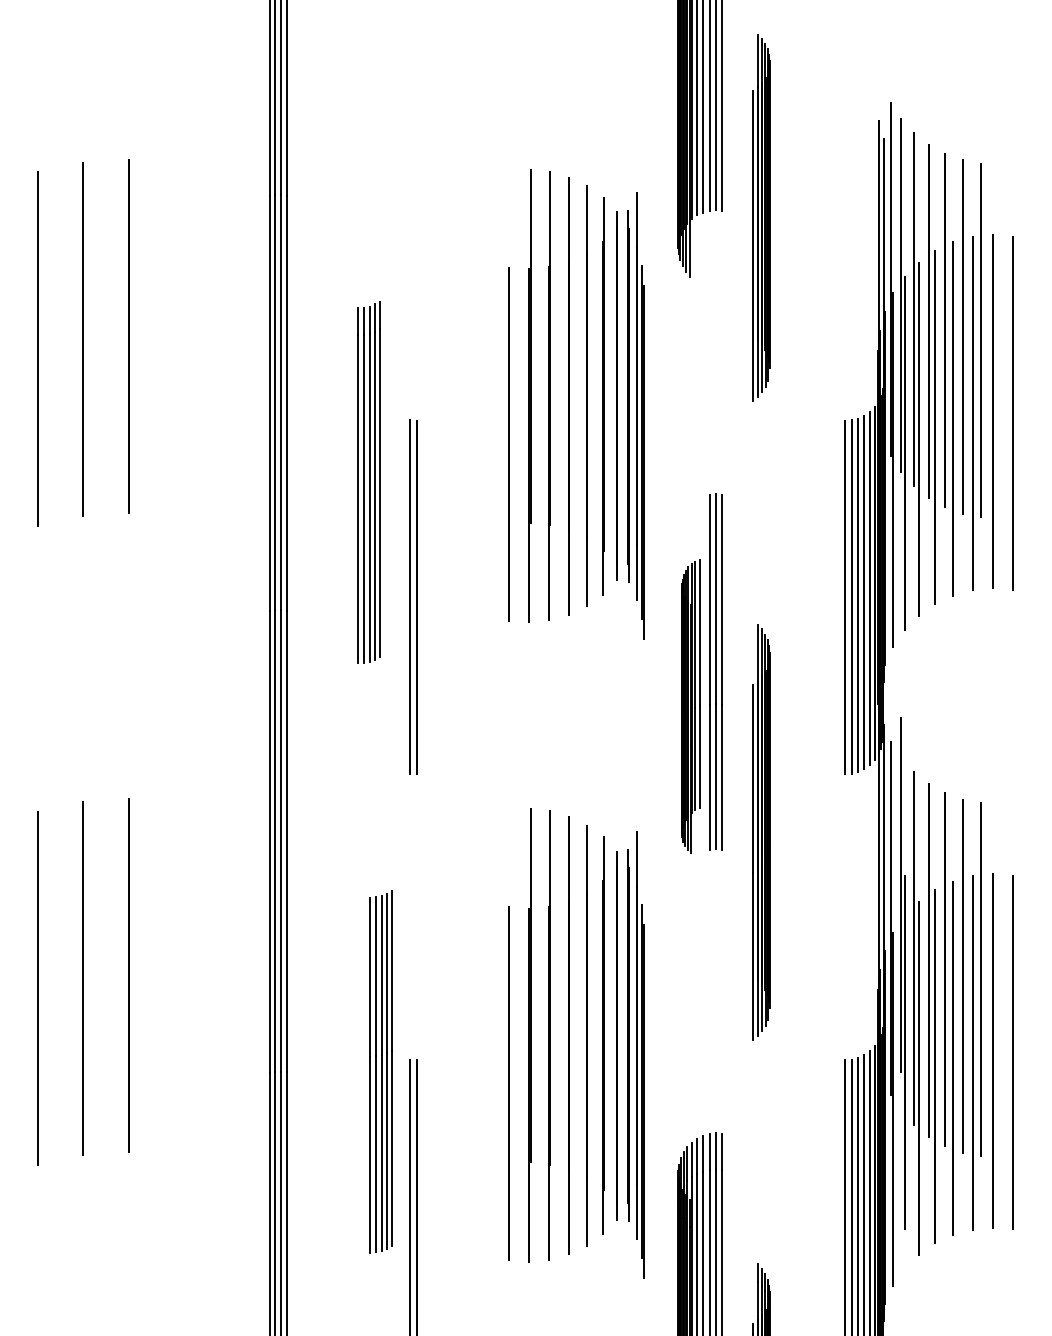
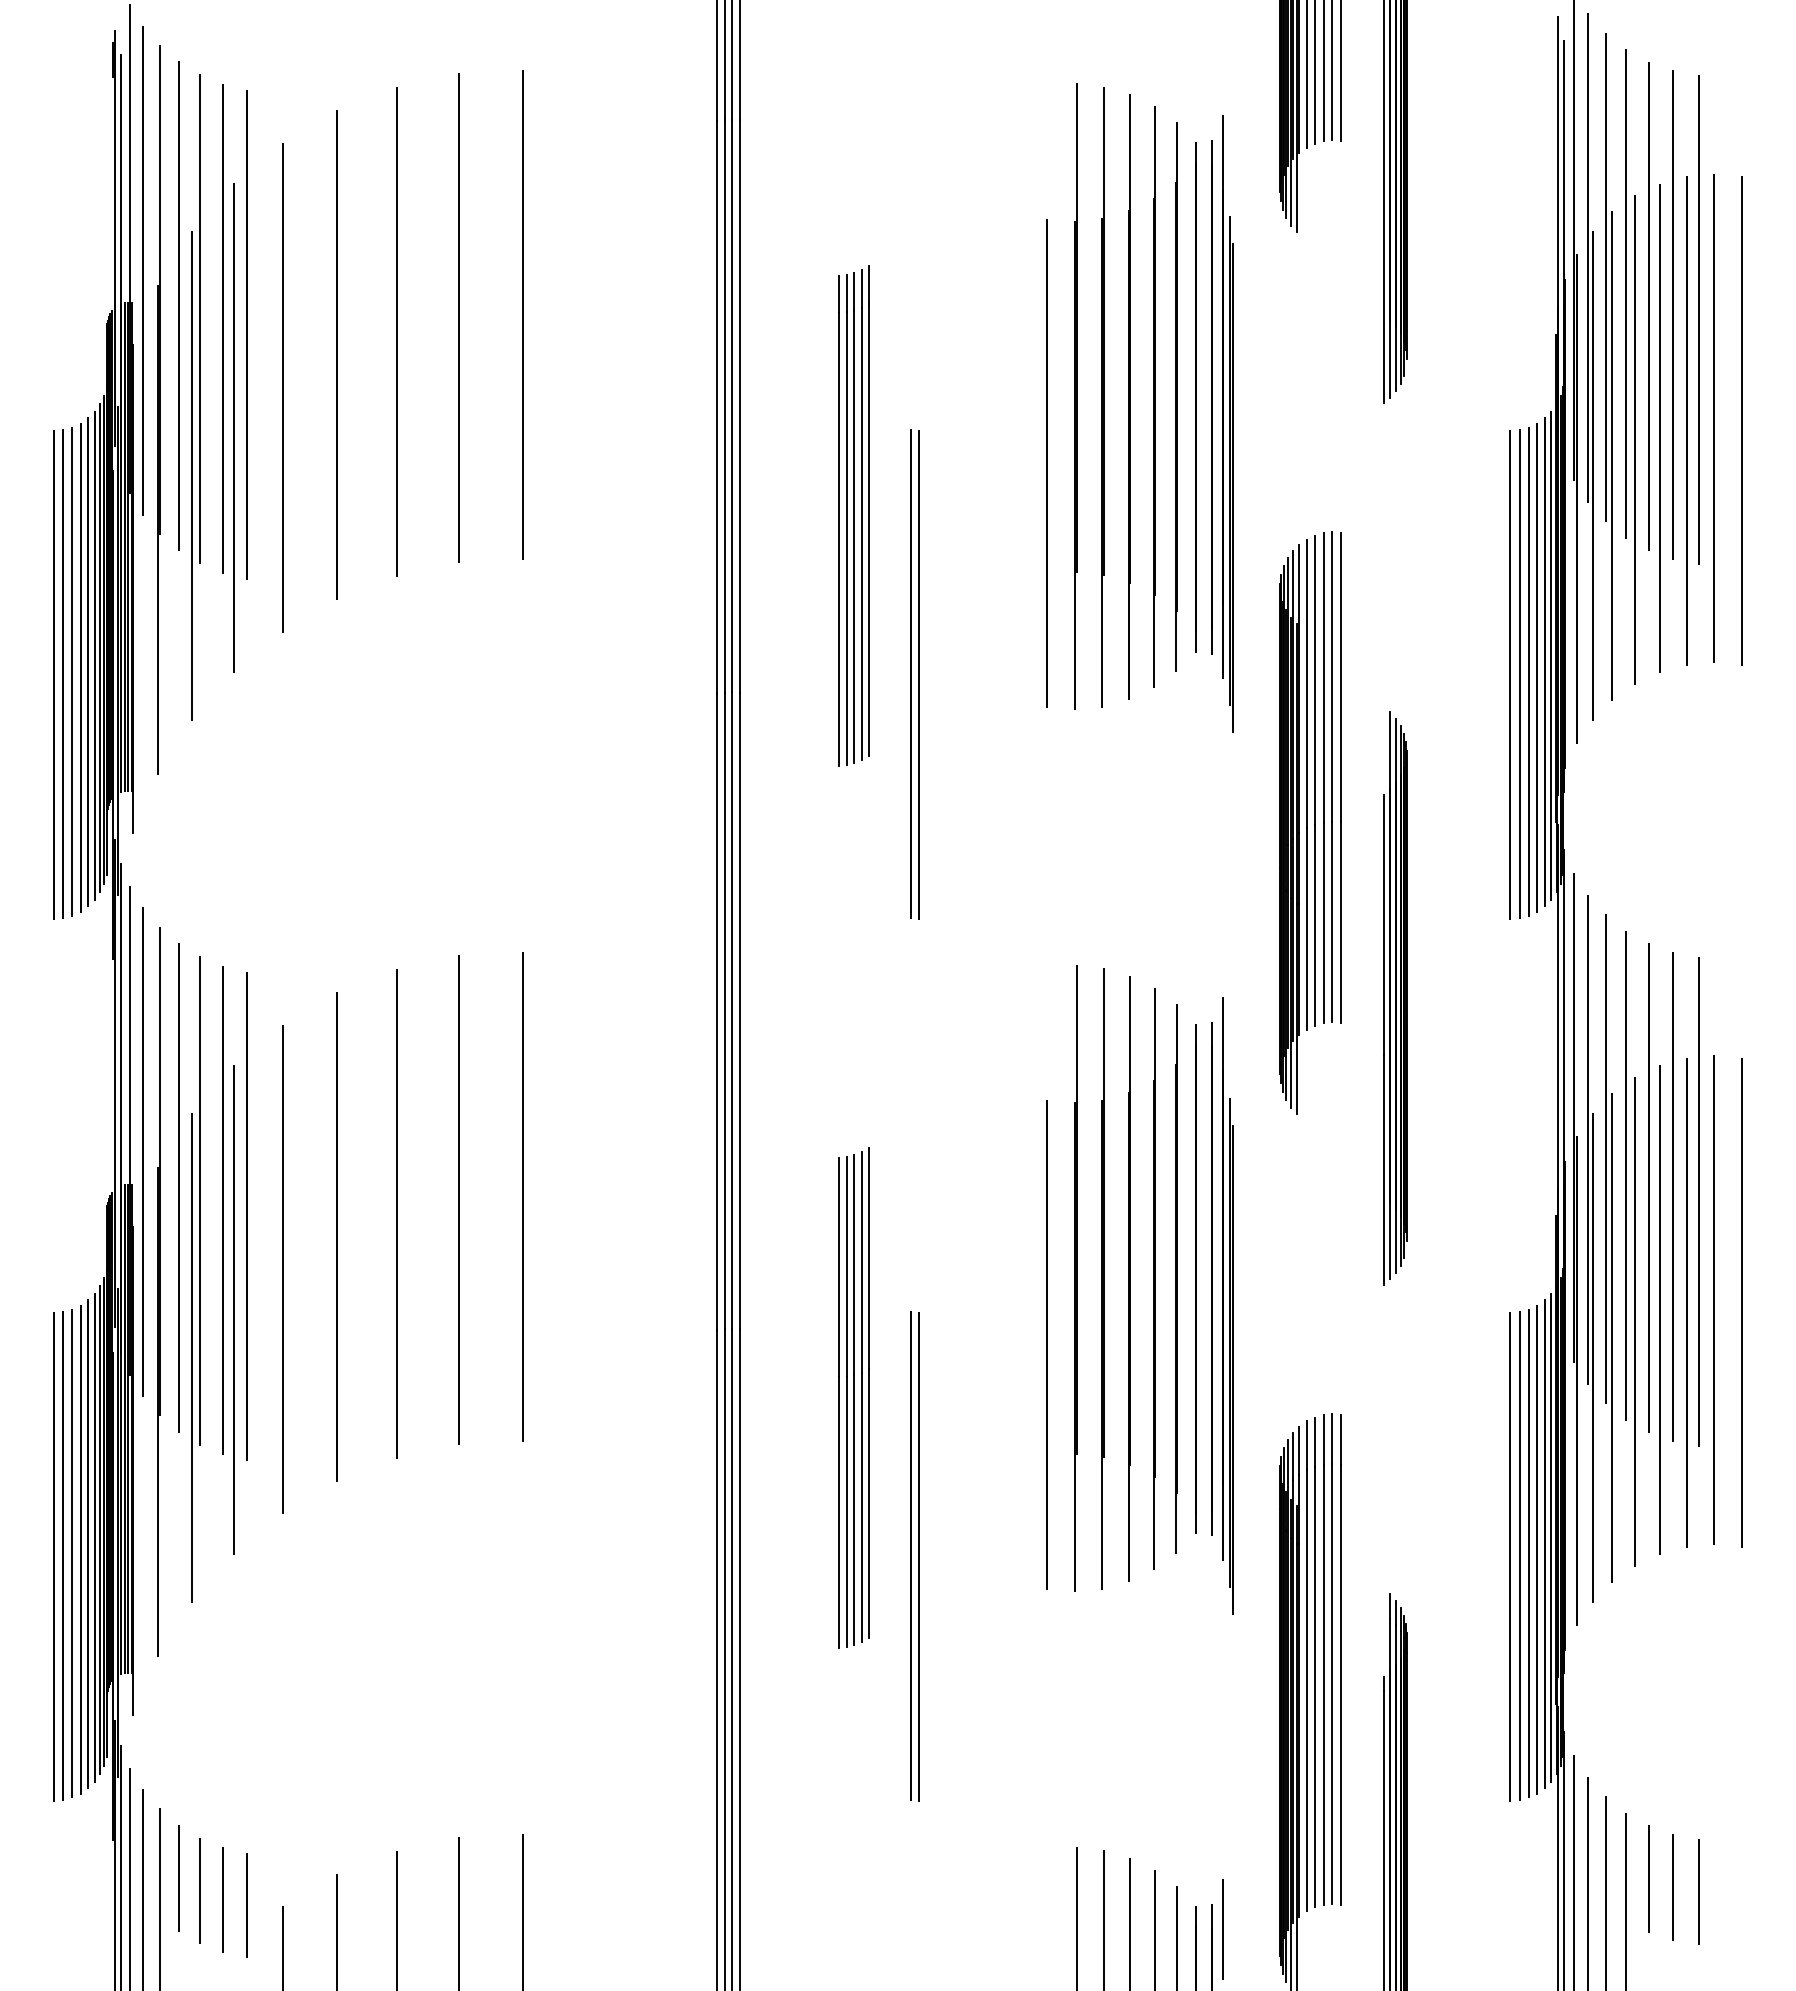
part: (690, 706) -> (1297, 824), size x1.43
part: (903, 973) -> (1590, 1248), moved
part: (381, 1071) -> (853, 1397), moved

